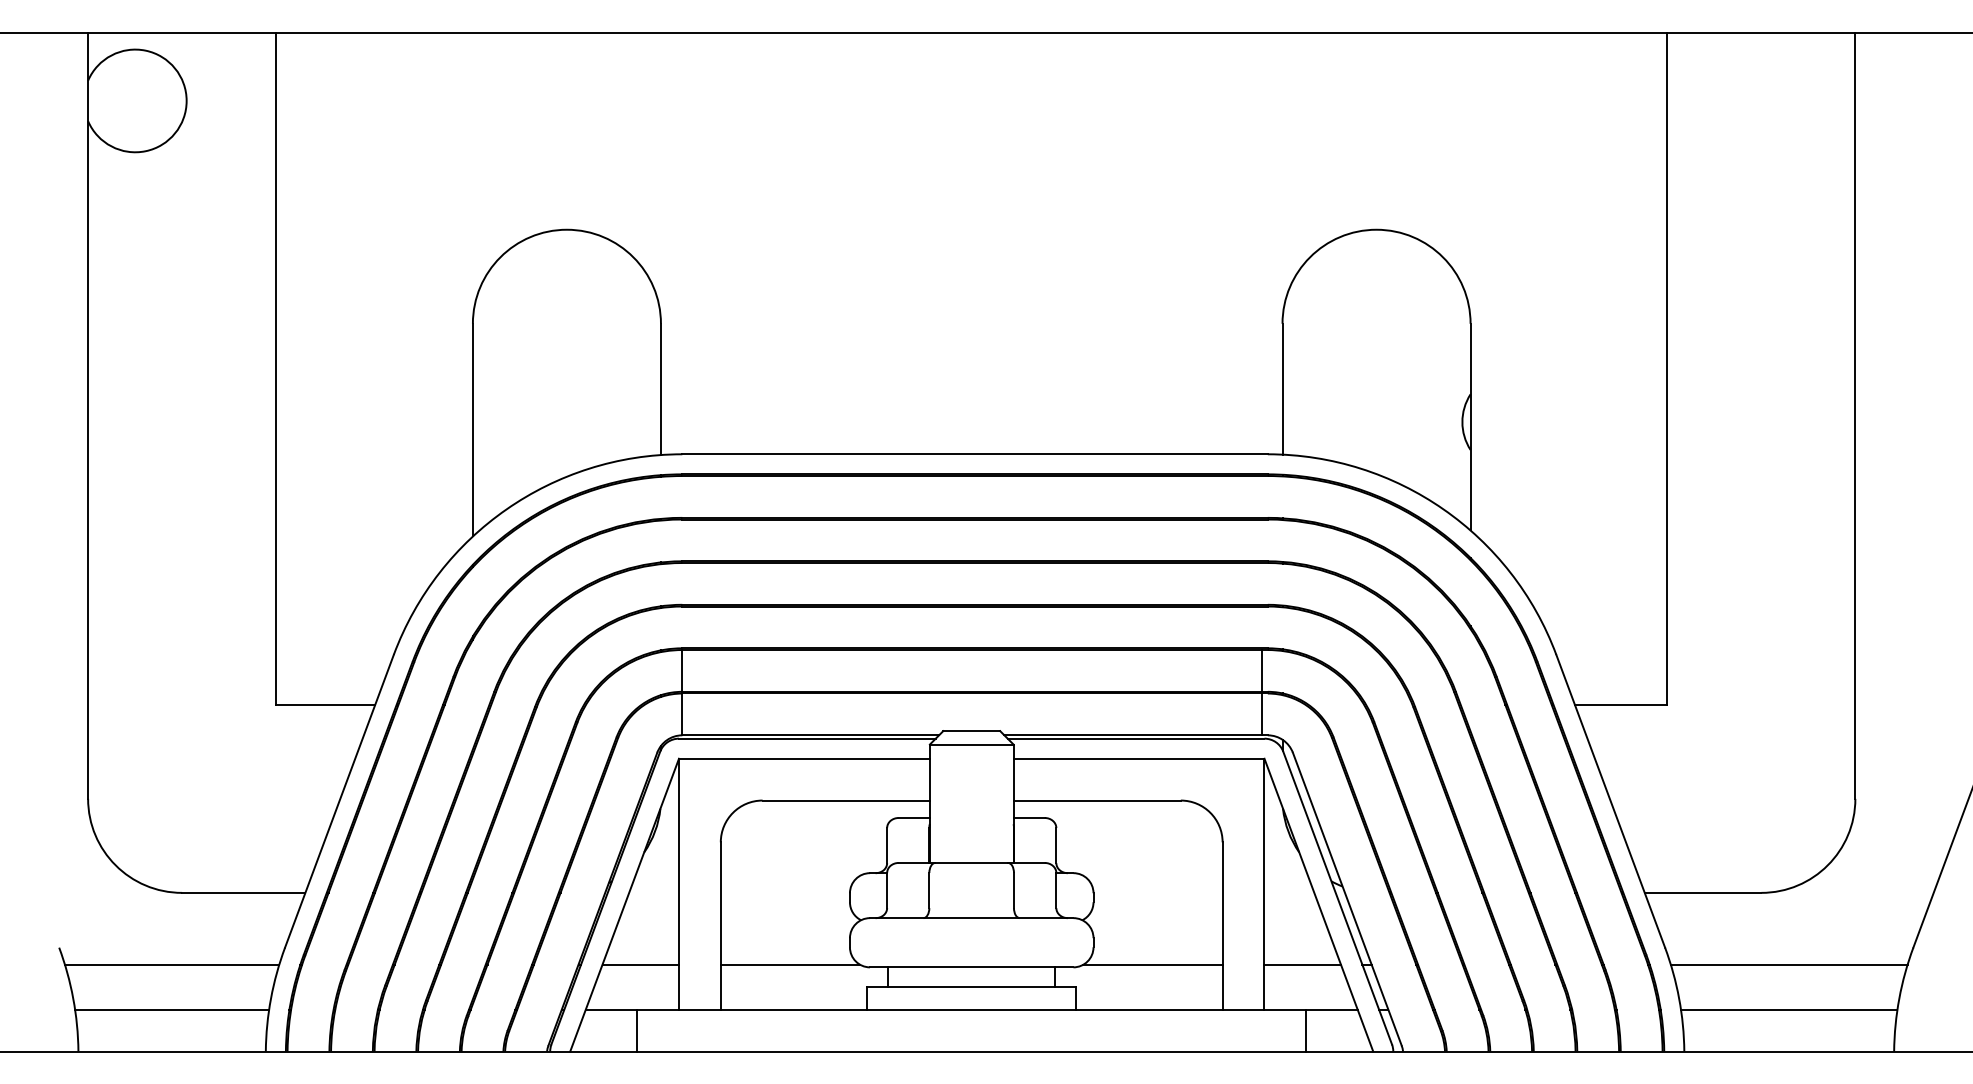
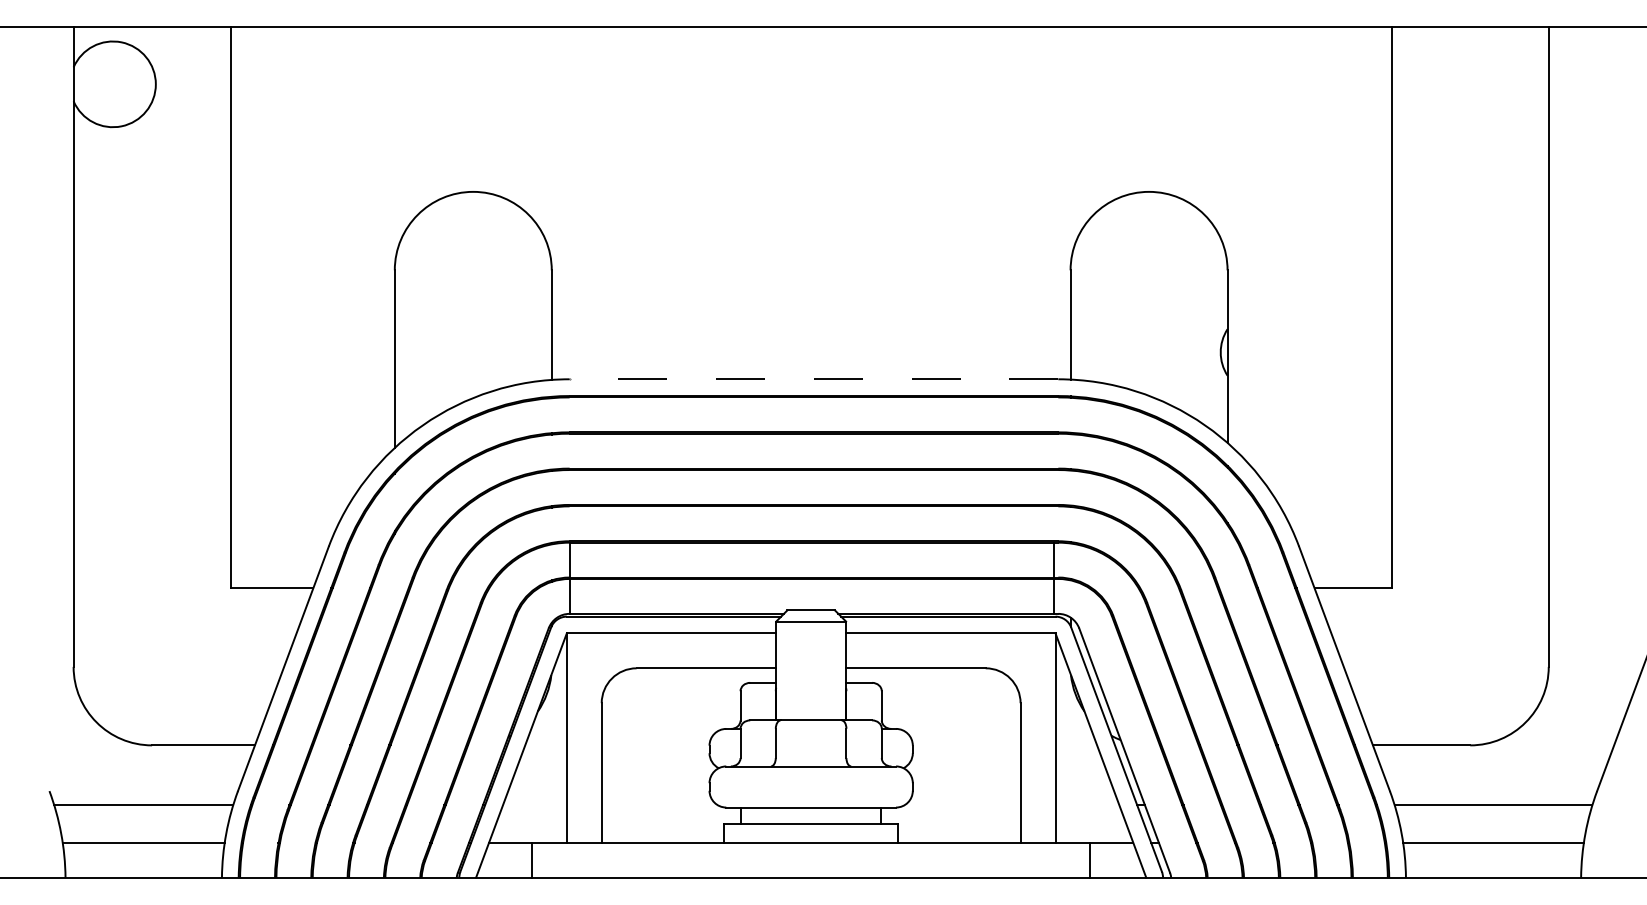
line: (975, 454) -> (814, 379), solid -> dashed
line: (640, 964) -> (534, 805), removed
line: (790, 964) -> (659, 805), removed
line: (1152, 964) -> (962, 805), removed
line: (1302, 964) -> (1087, 805), removed

